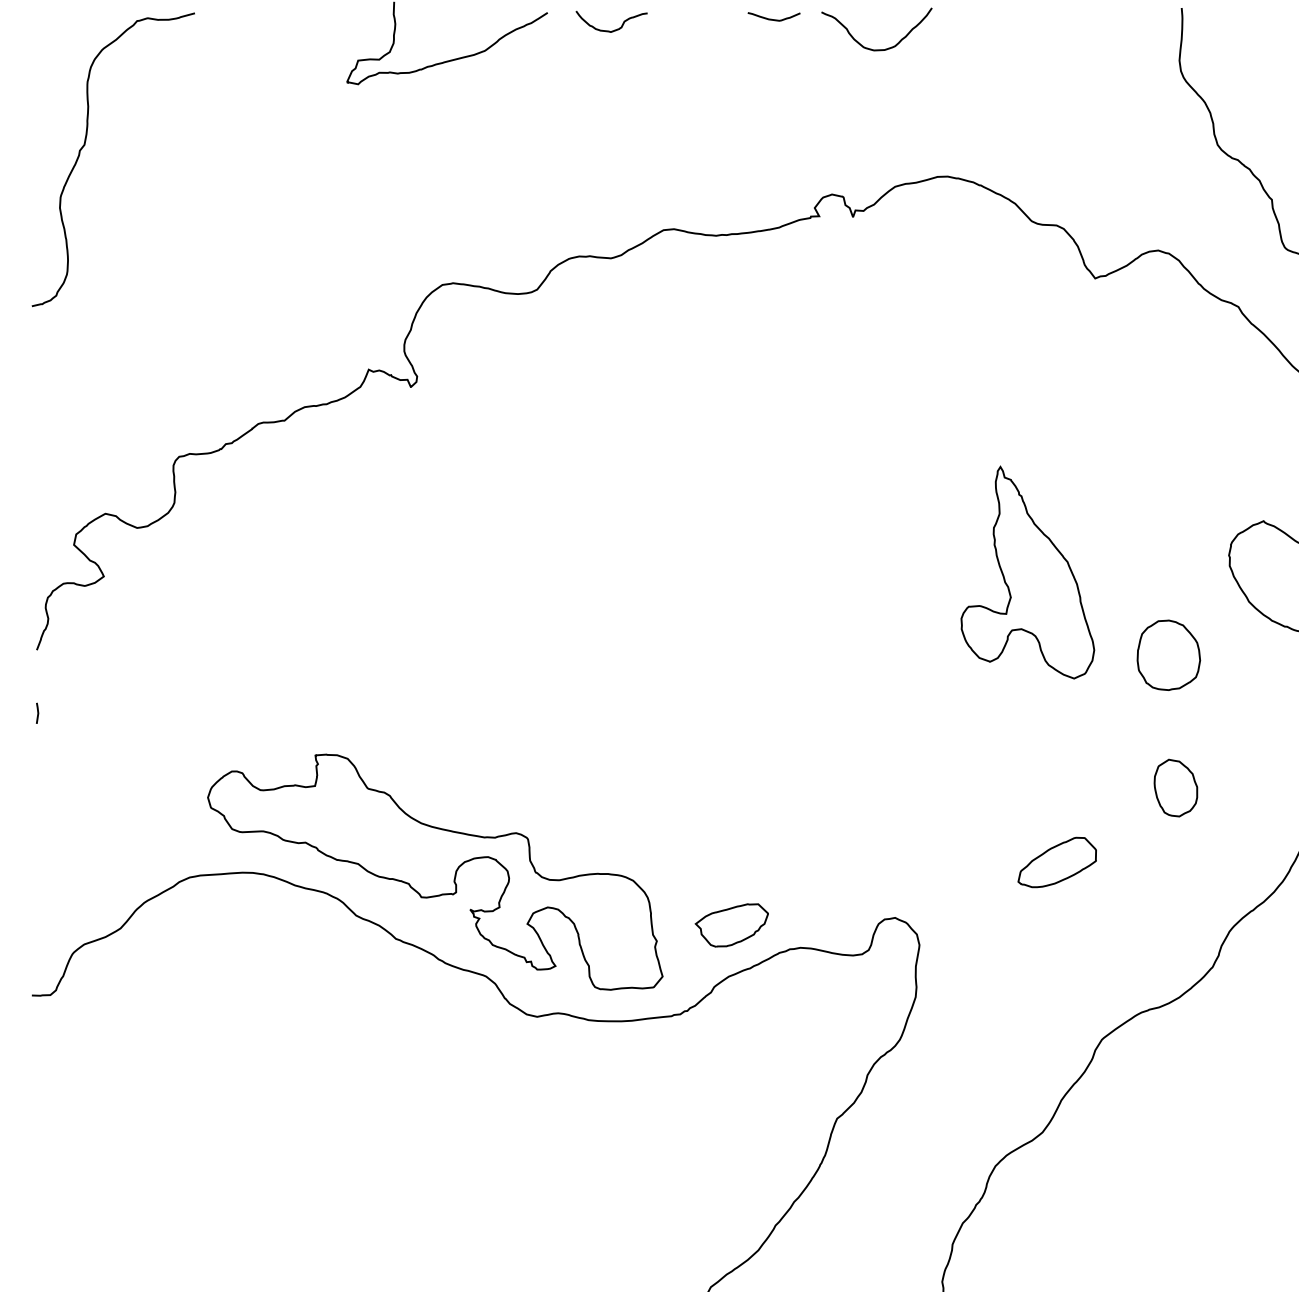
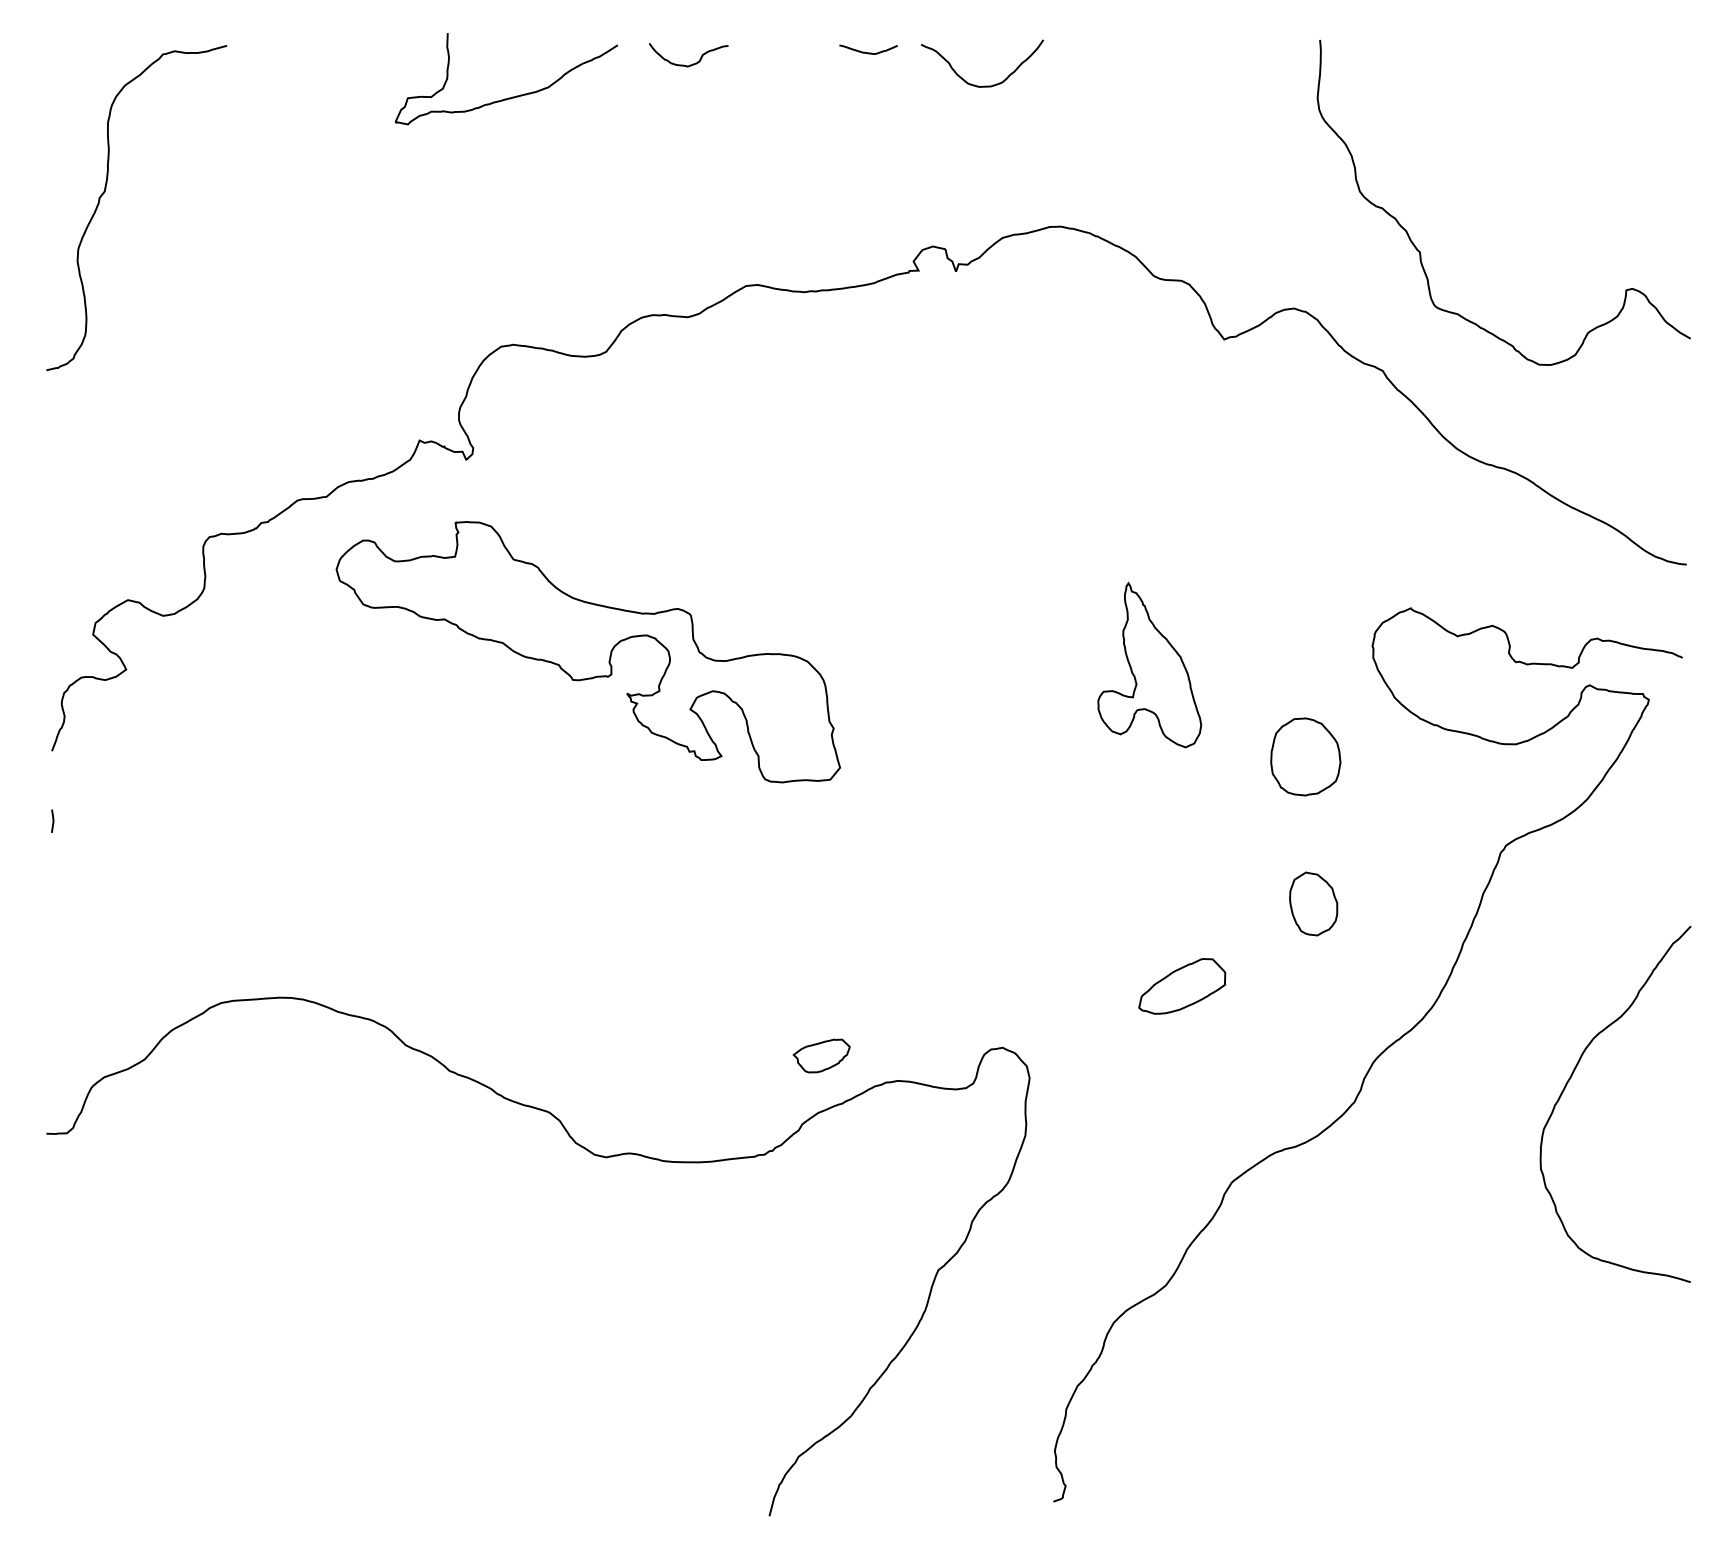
part: (1027, 571) -> (1149, 664), size x0.7
part: (434, 872) -> (587, 652), moved
part: (731, 924) -> (821, 1055), size x0.7

